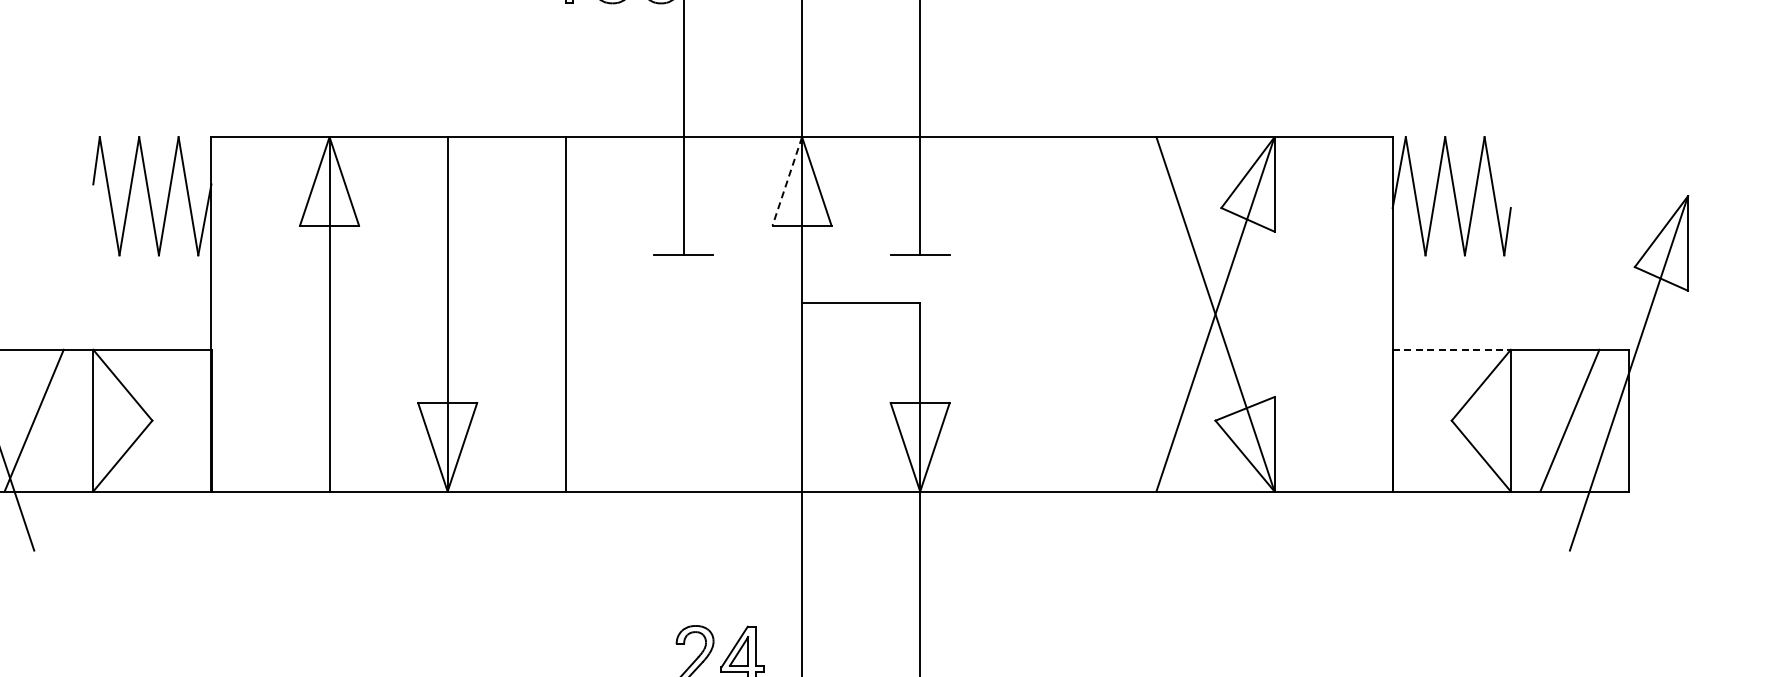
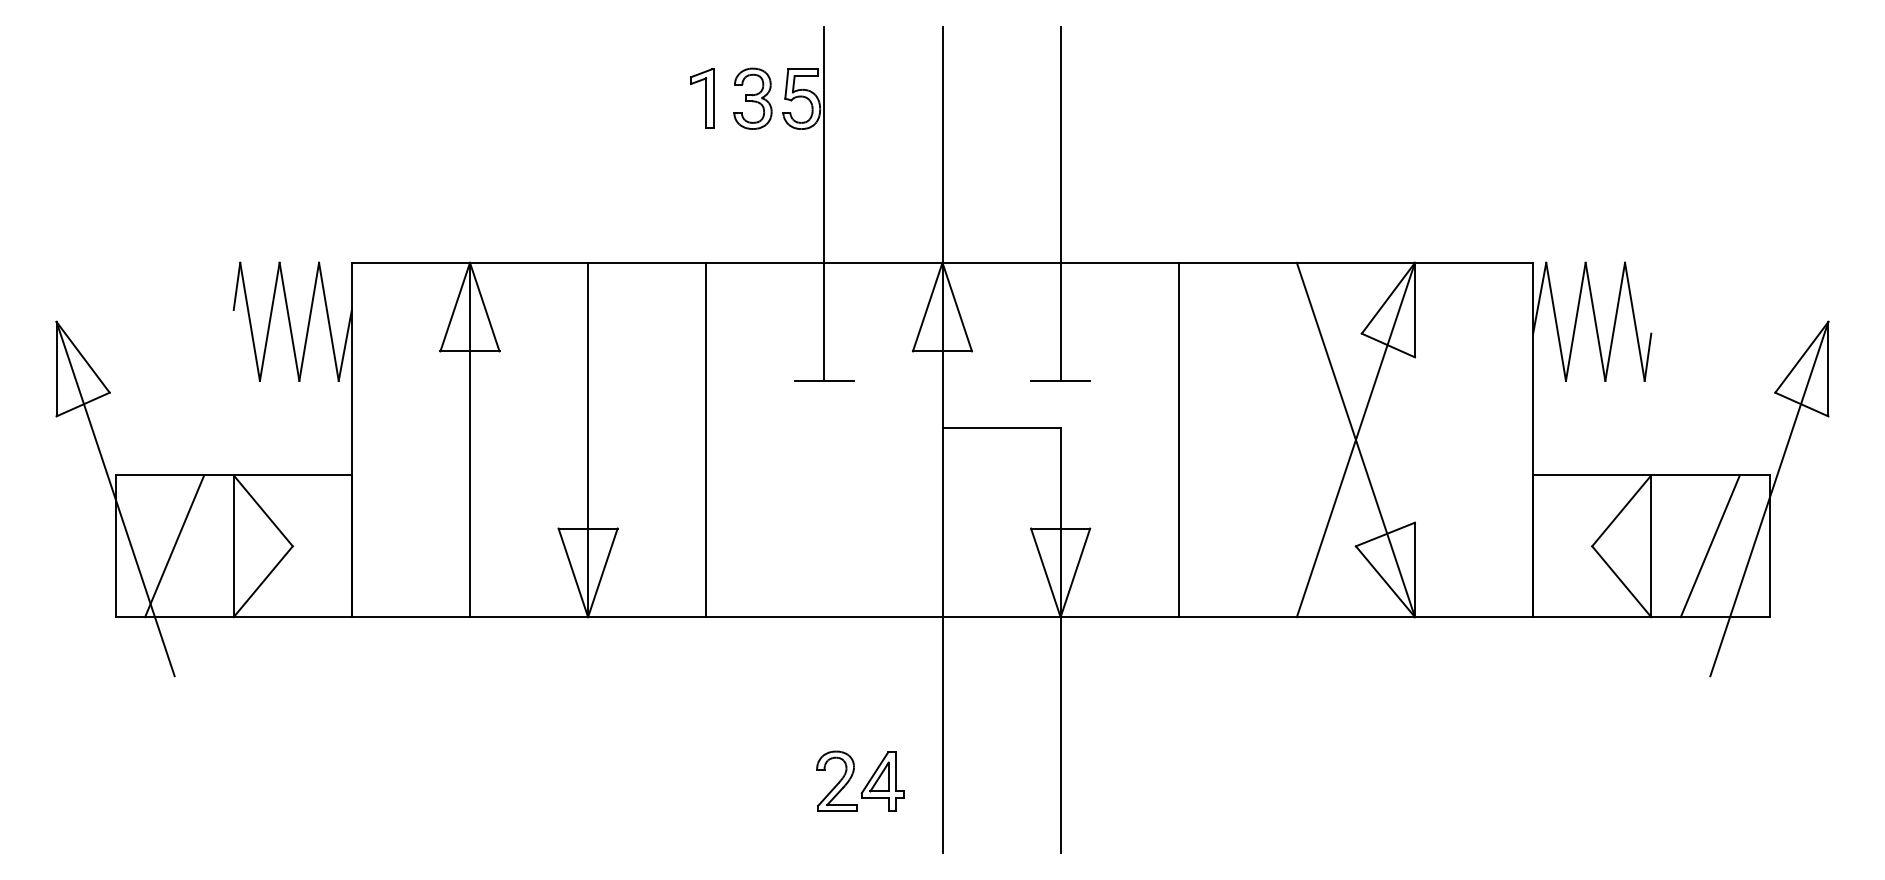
line: (787, 181) -> (927, 307), dashed -> solid
line: (1038, 313) -> (1178, 439), added
line: (1452, 349) -> (1592, 475), dashed -> solid

